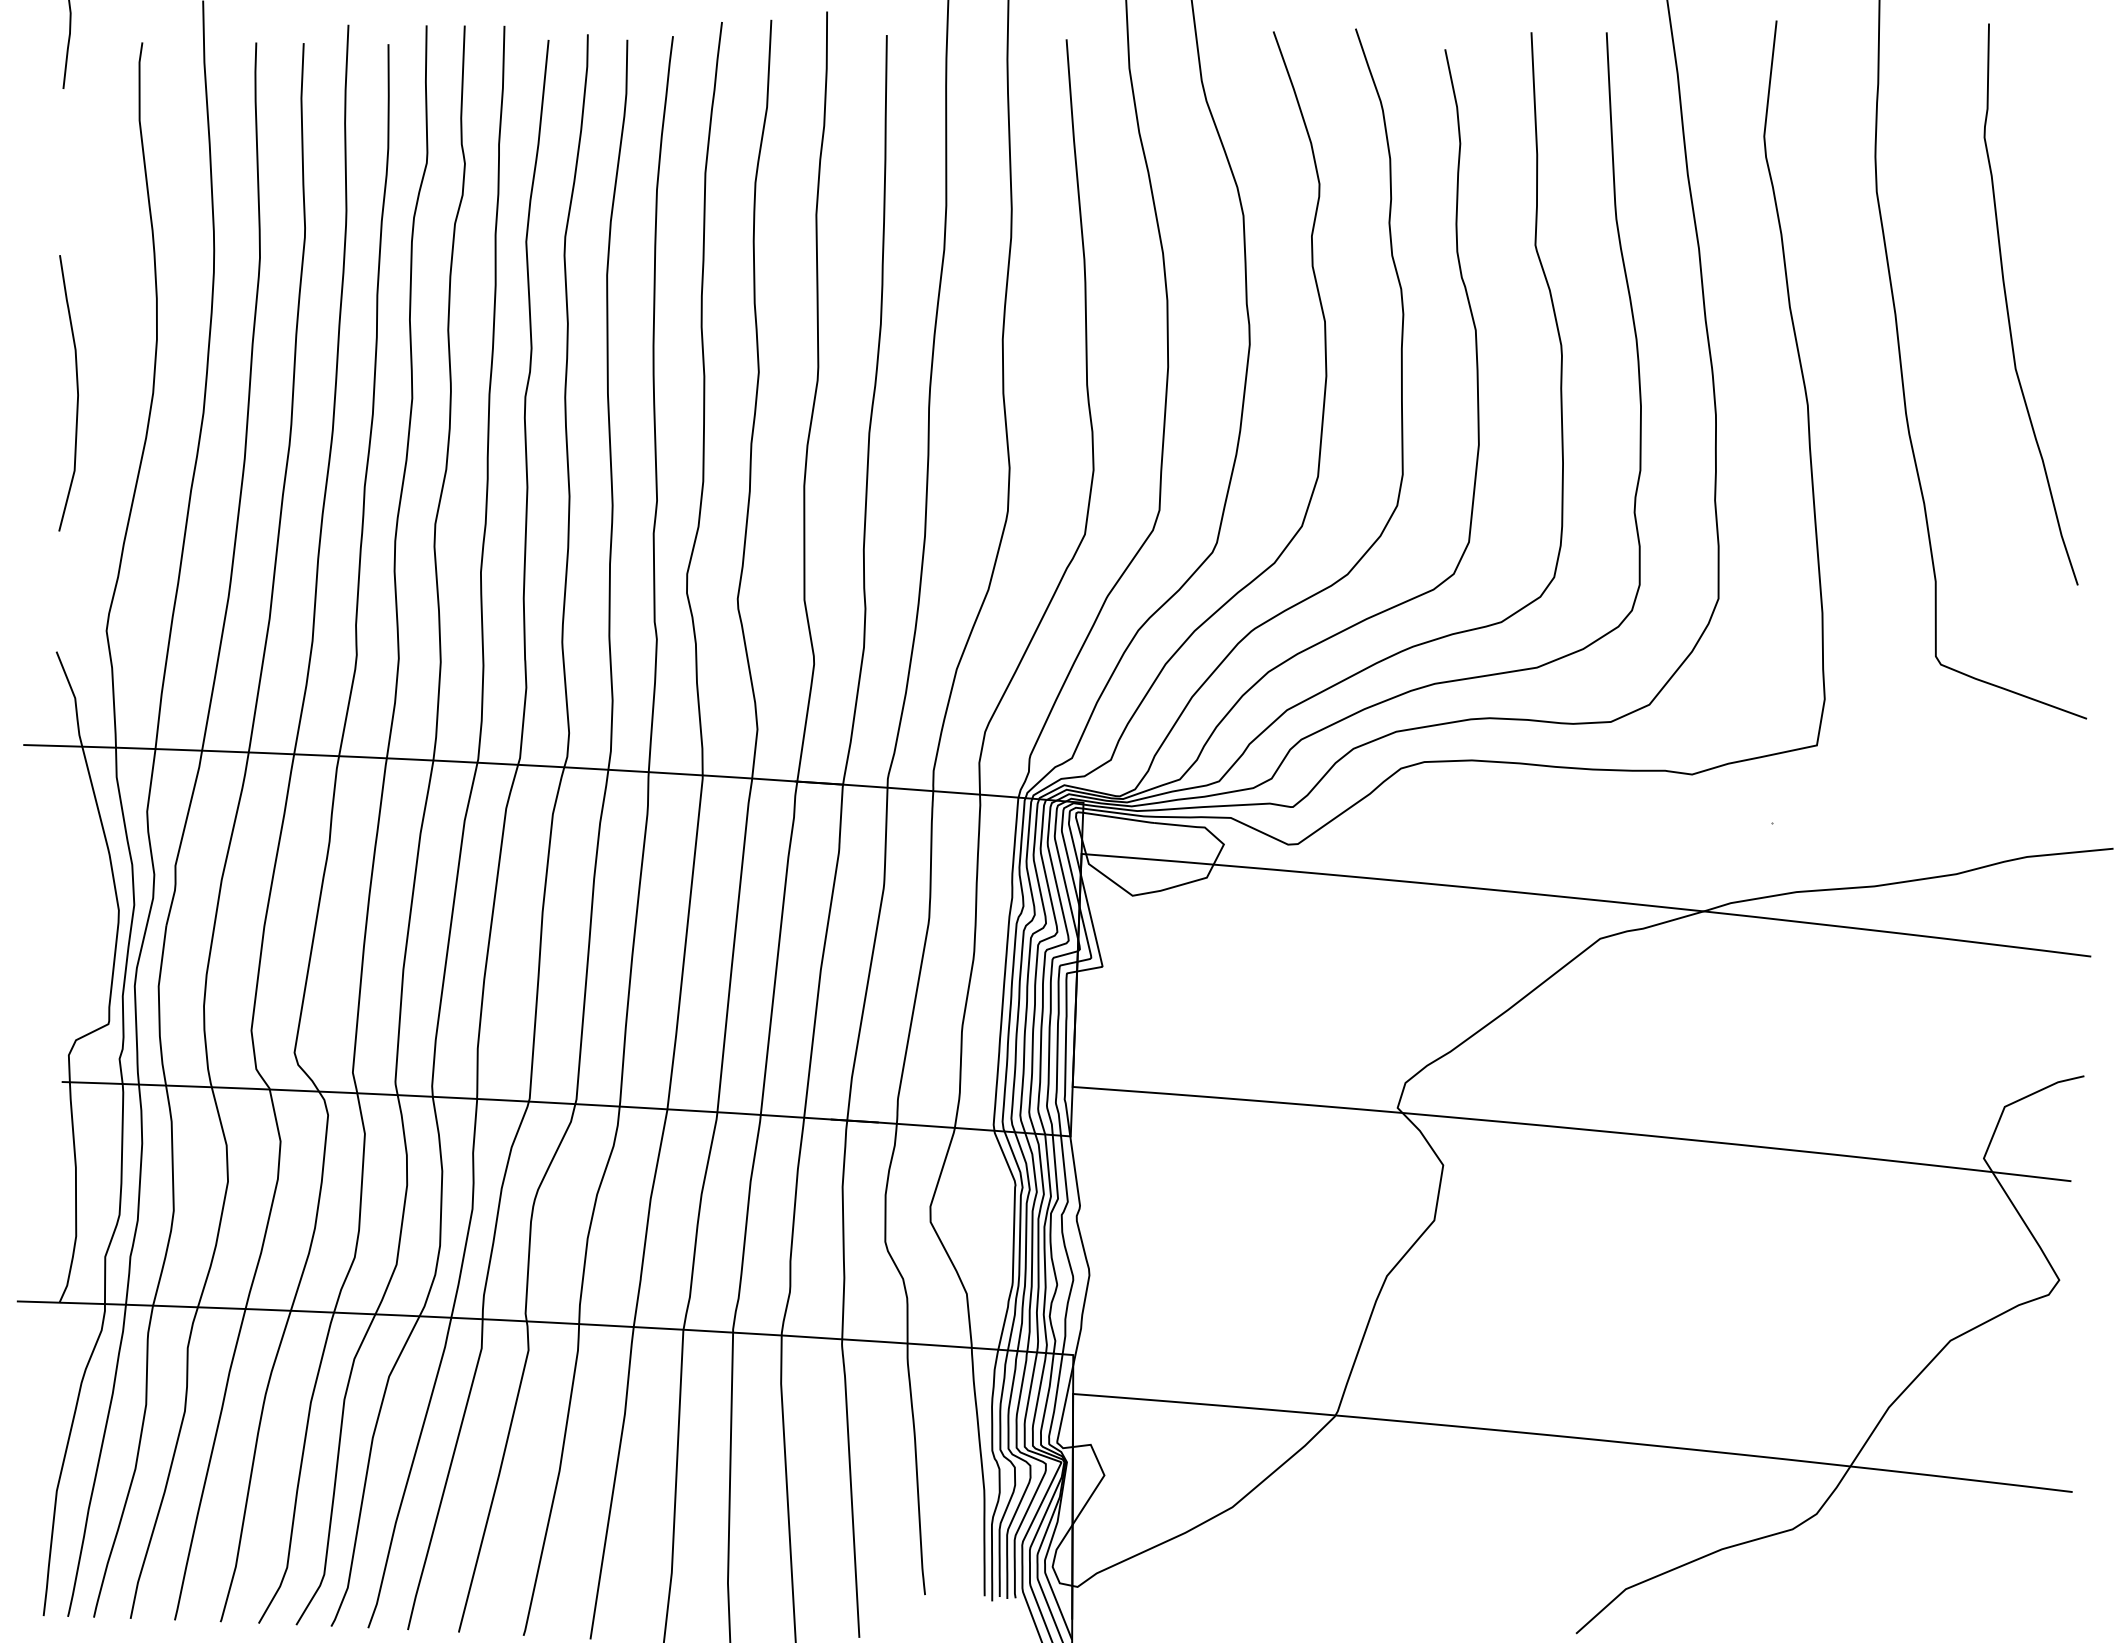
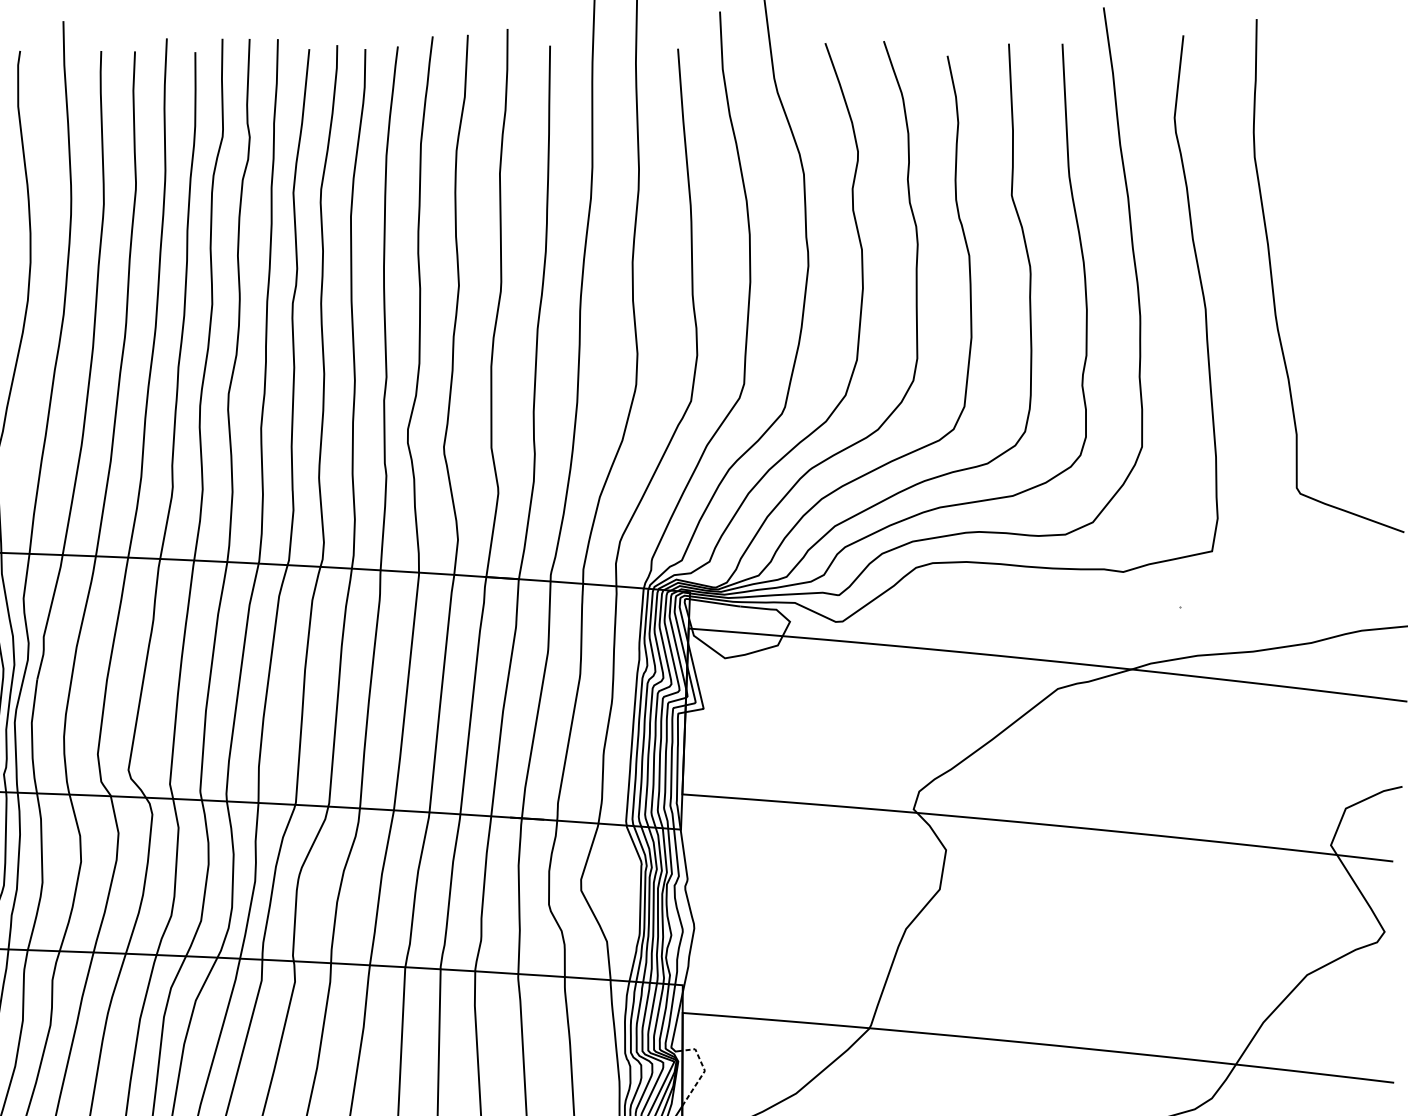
curve: (2008, 308) -> (1348, 240), removed
line: (1103, 1477) -> (704, 1072), solid -> dashed

